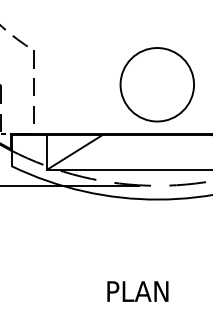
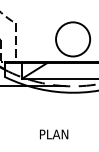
text: (138, 291) -> (54, 134), moved

